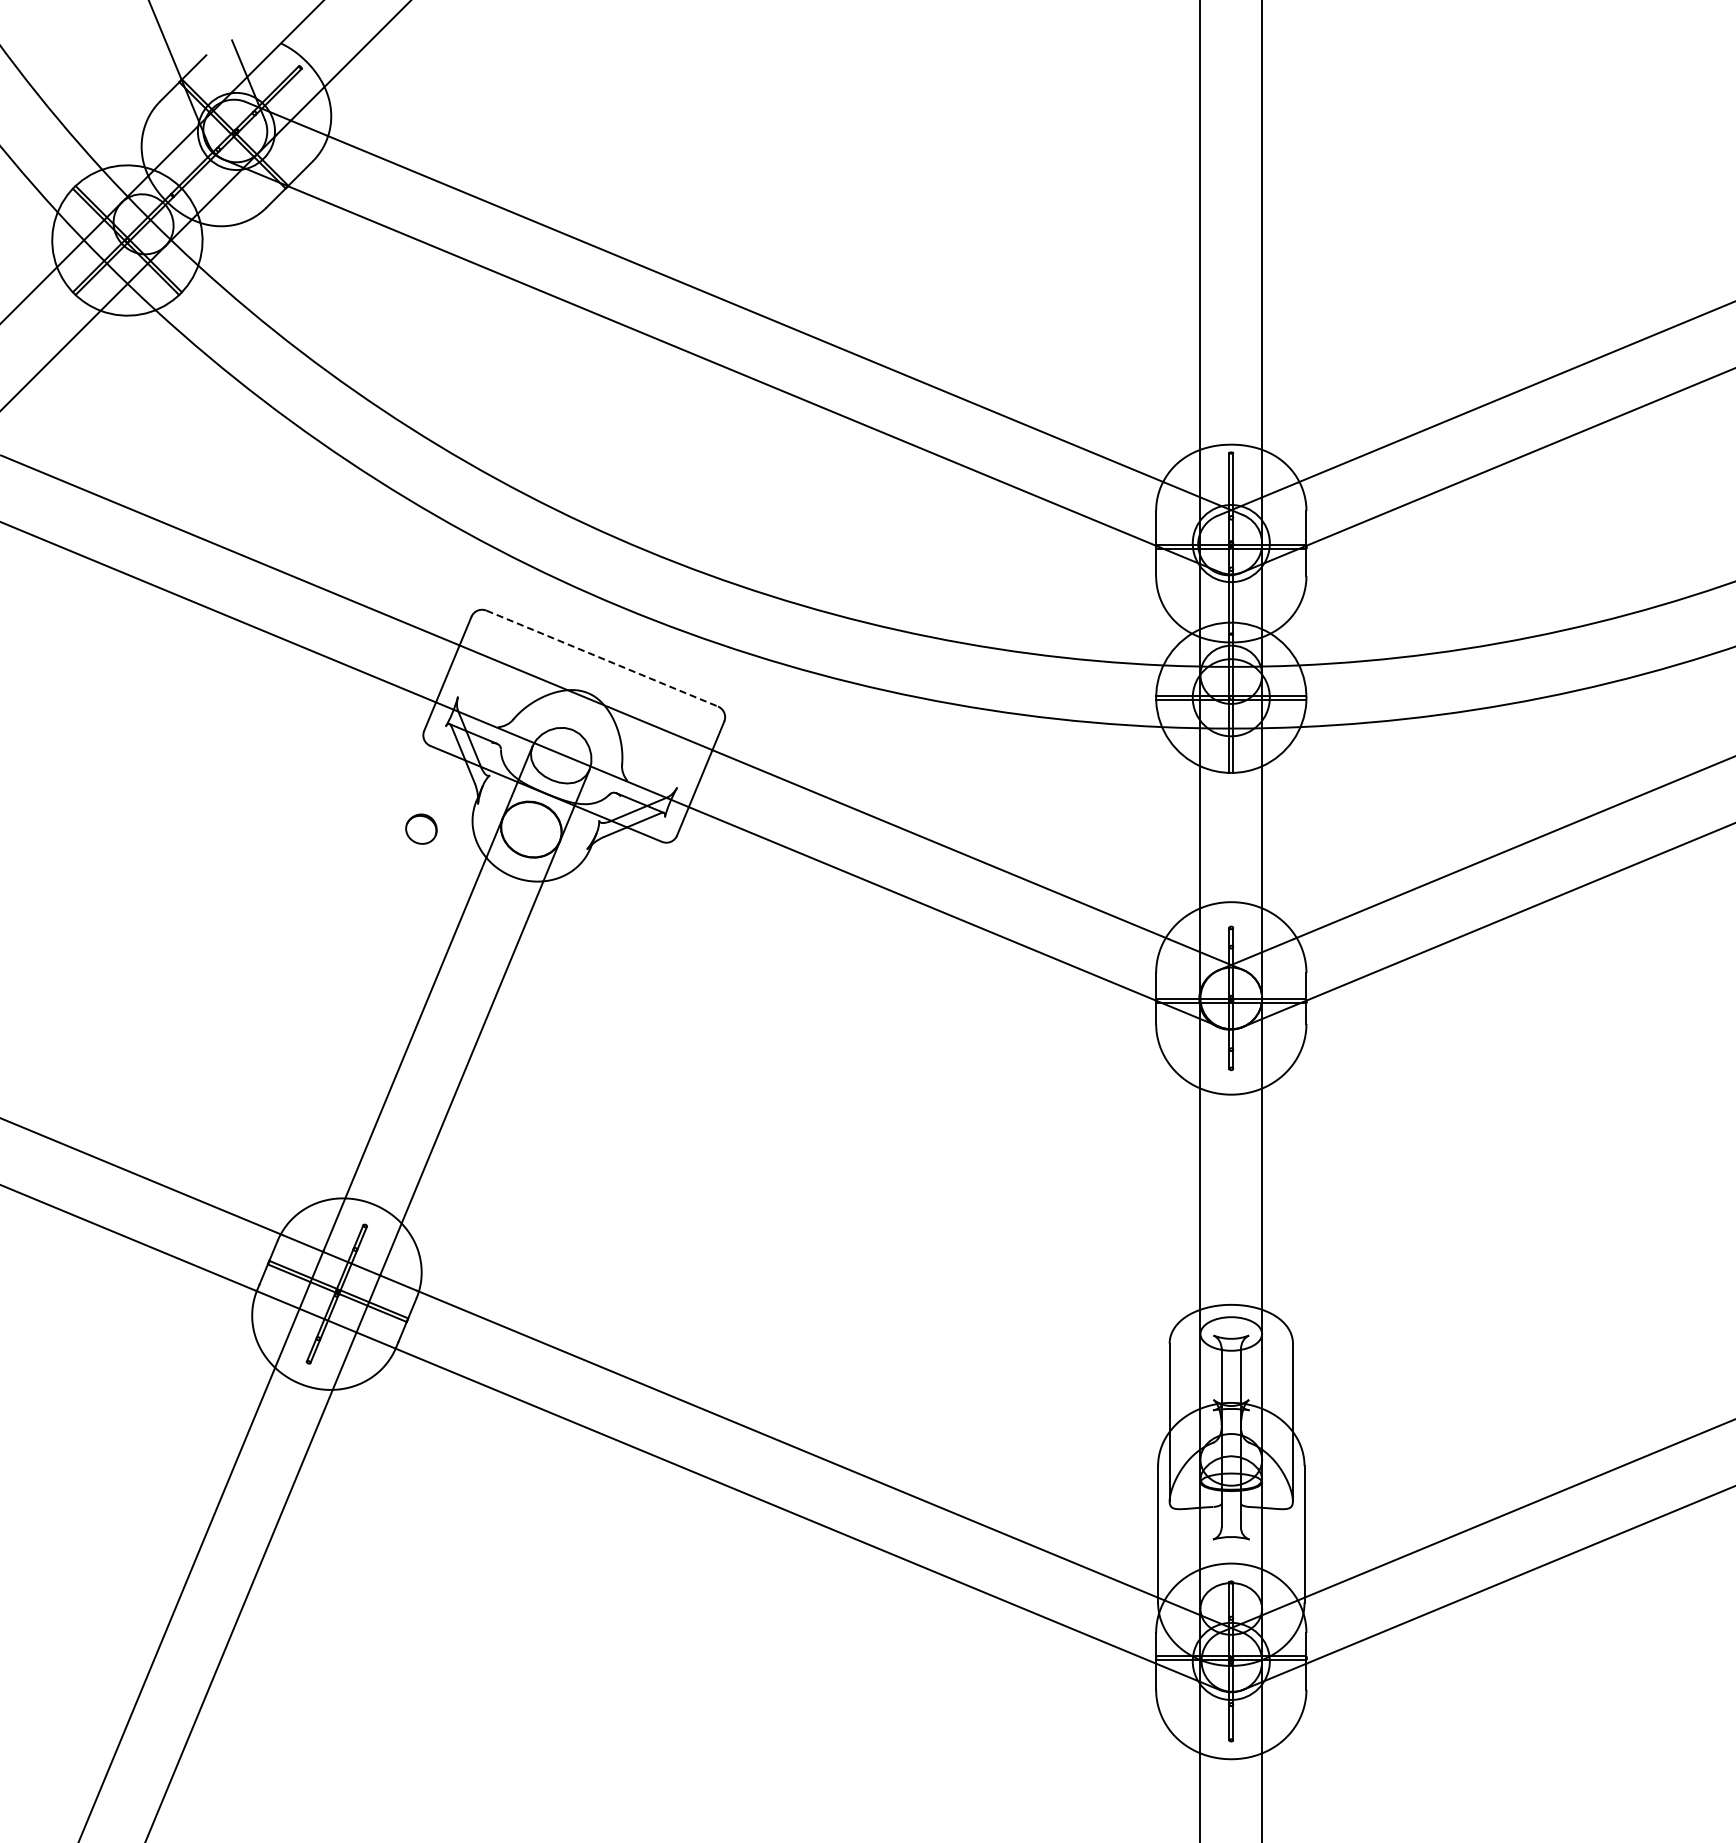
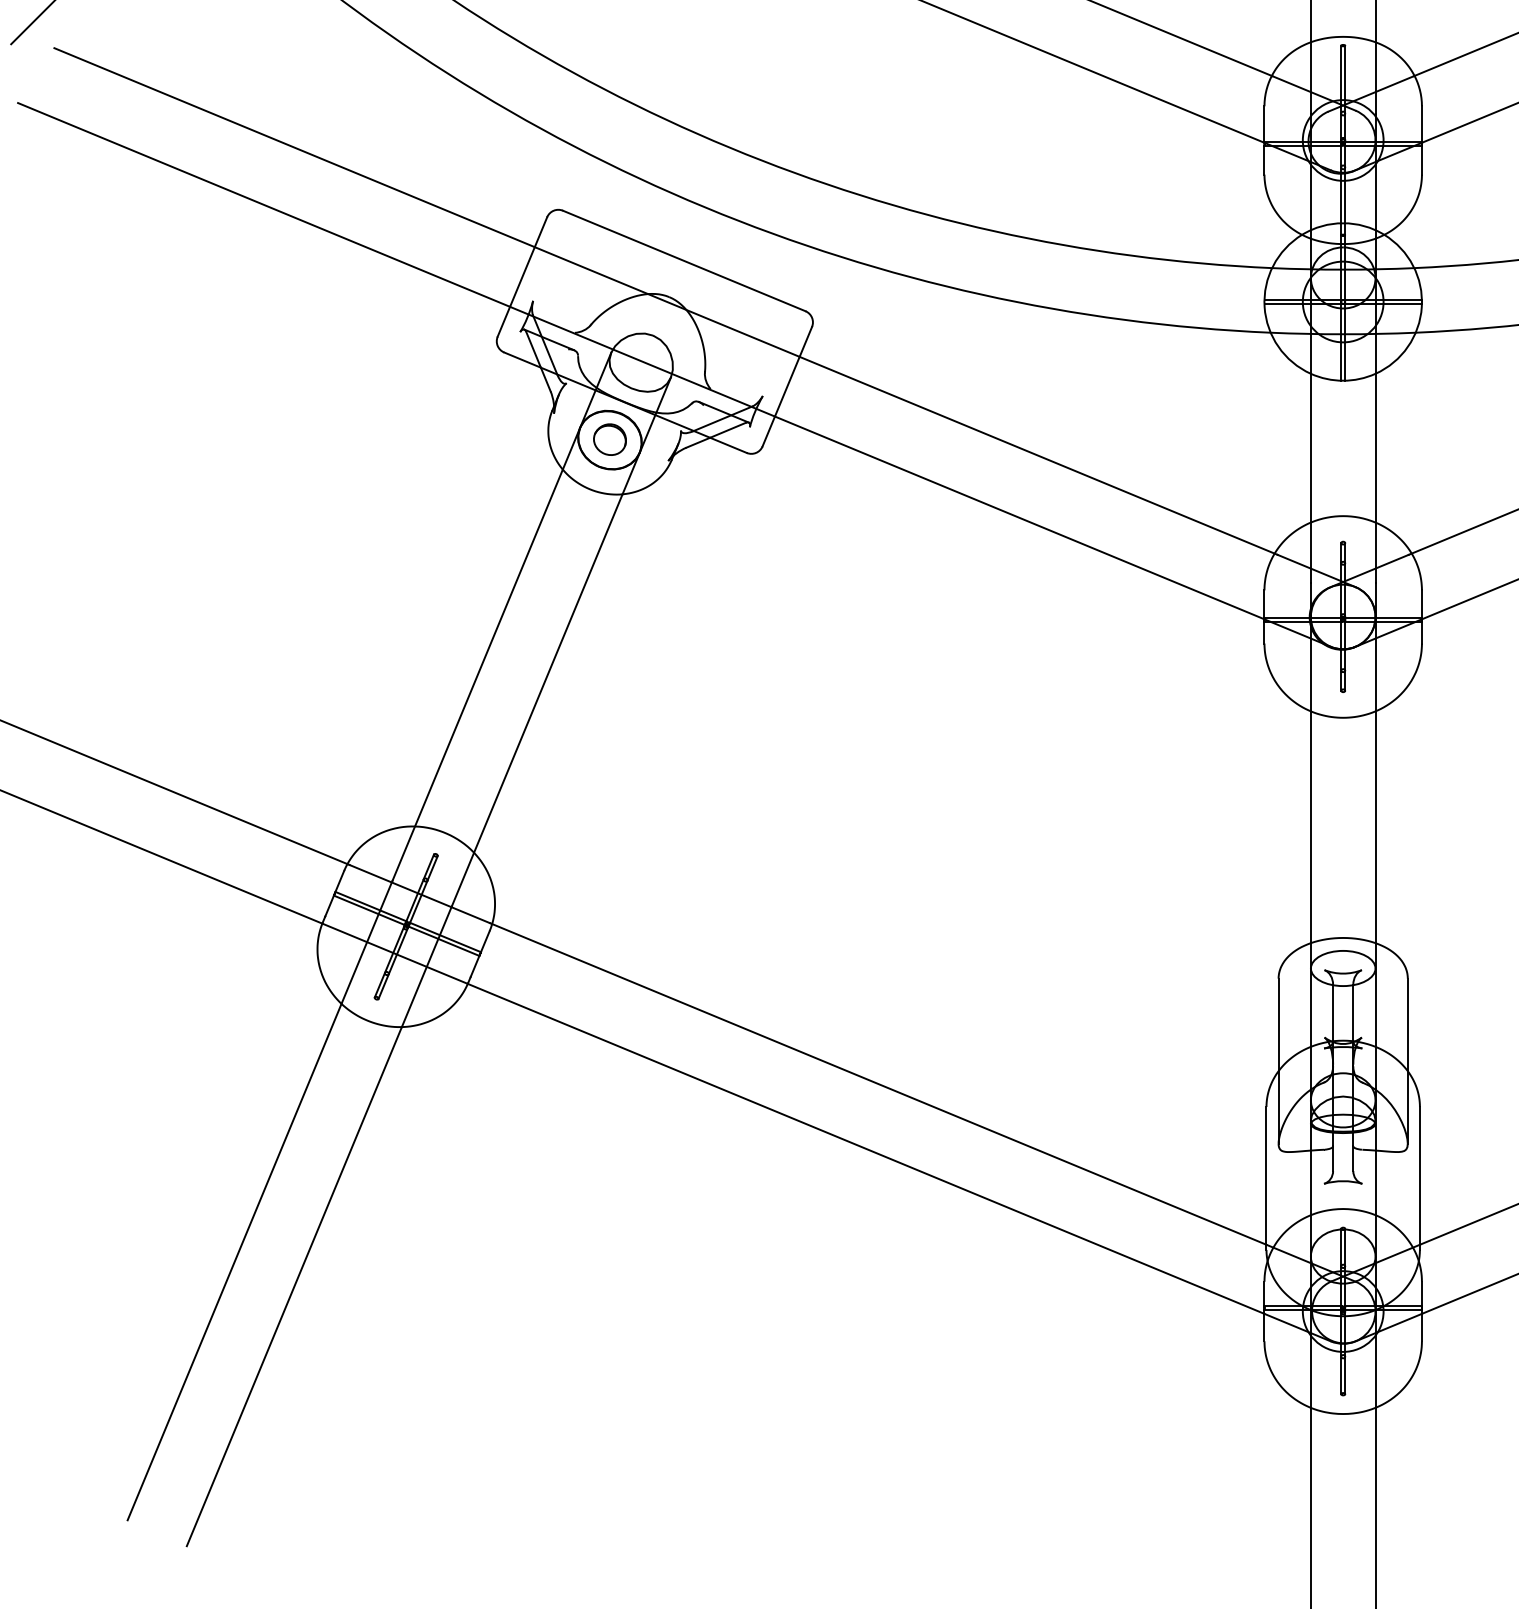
line: (602, 658) -> (684, 260), dashed -> solid
part: (421, 828) -> (610, 438), moved

